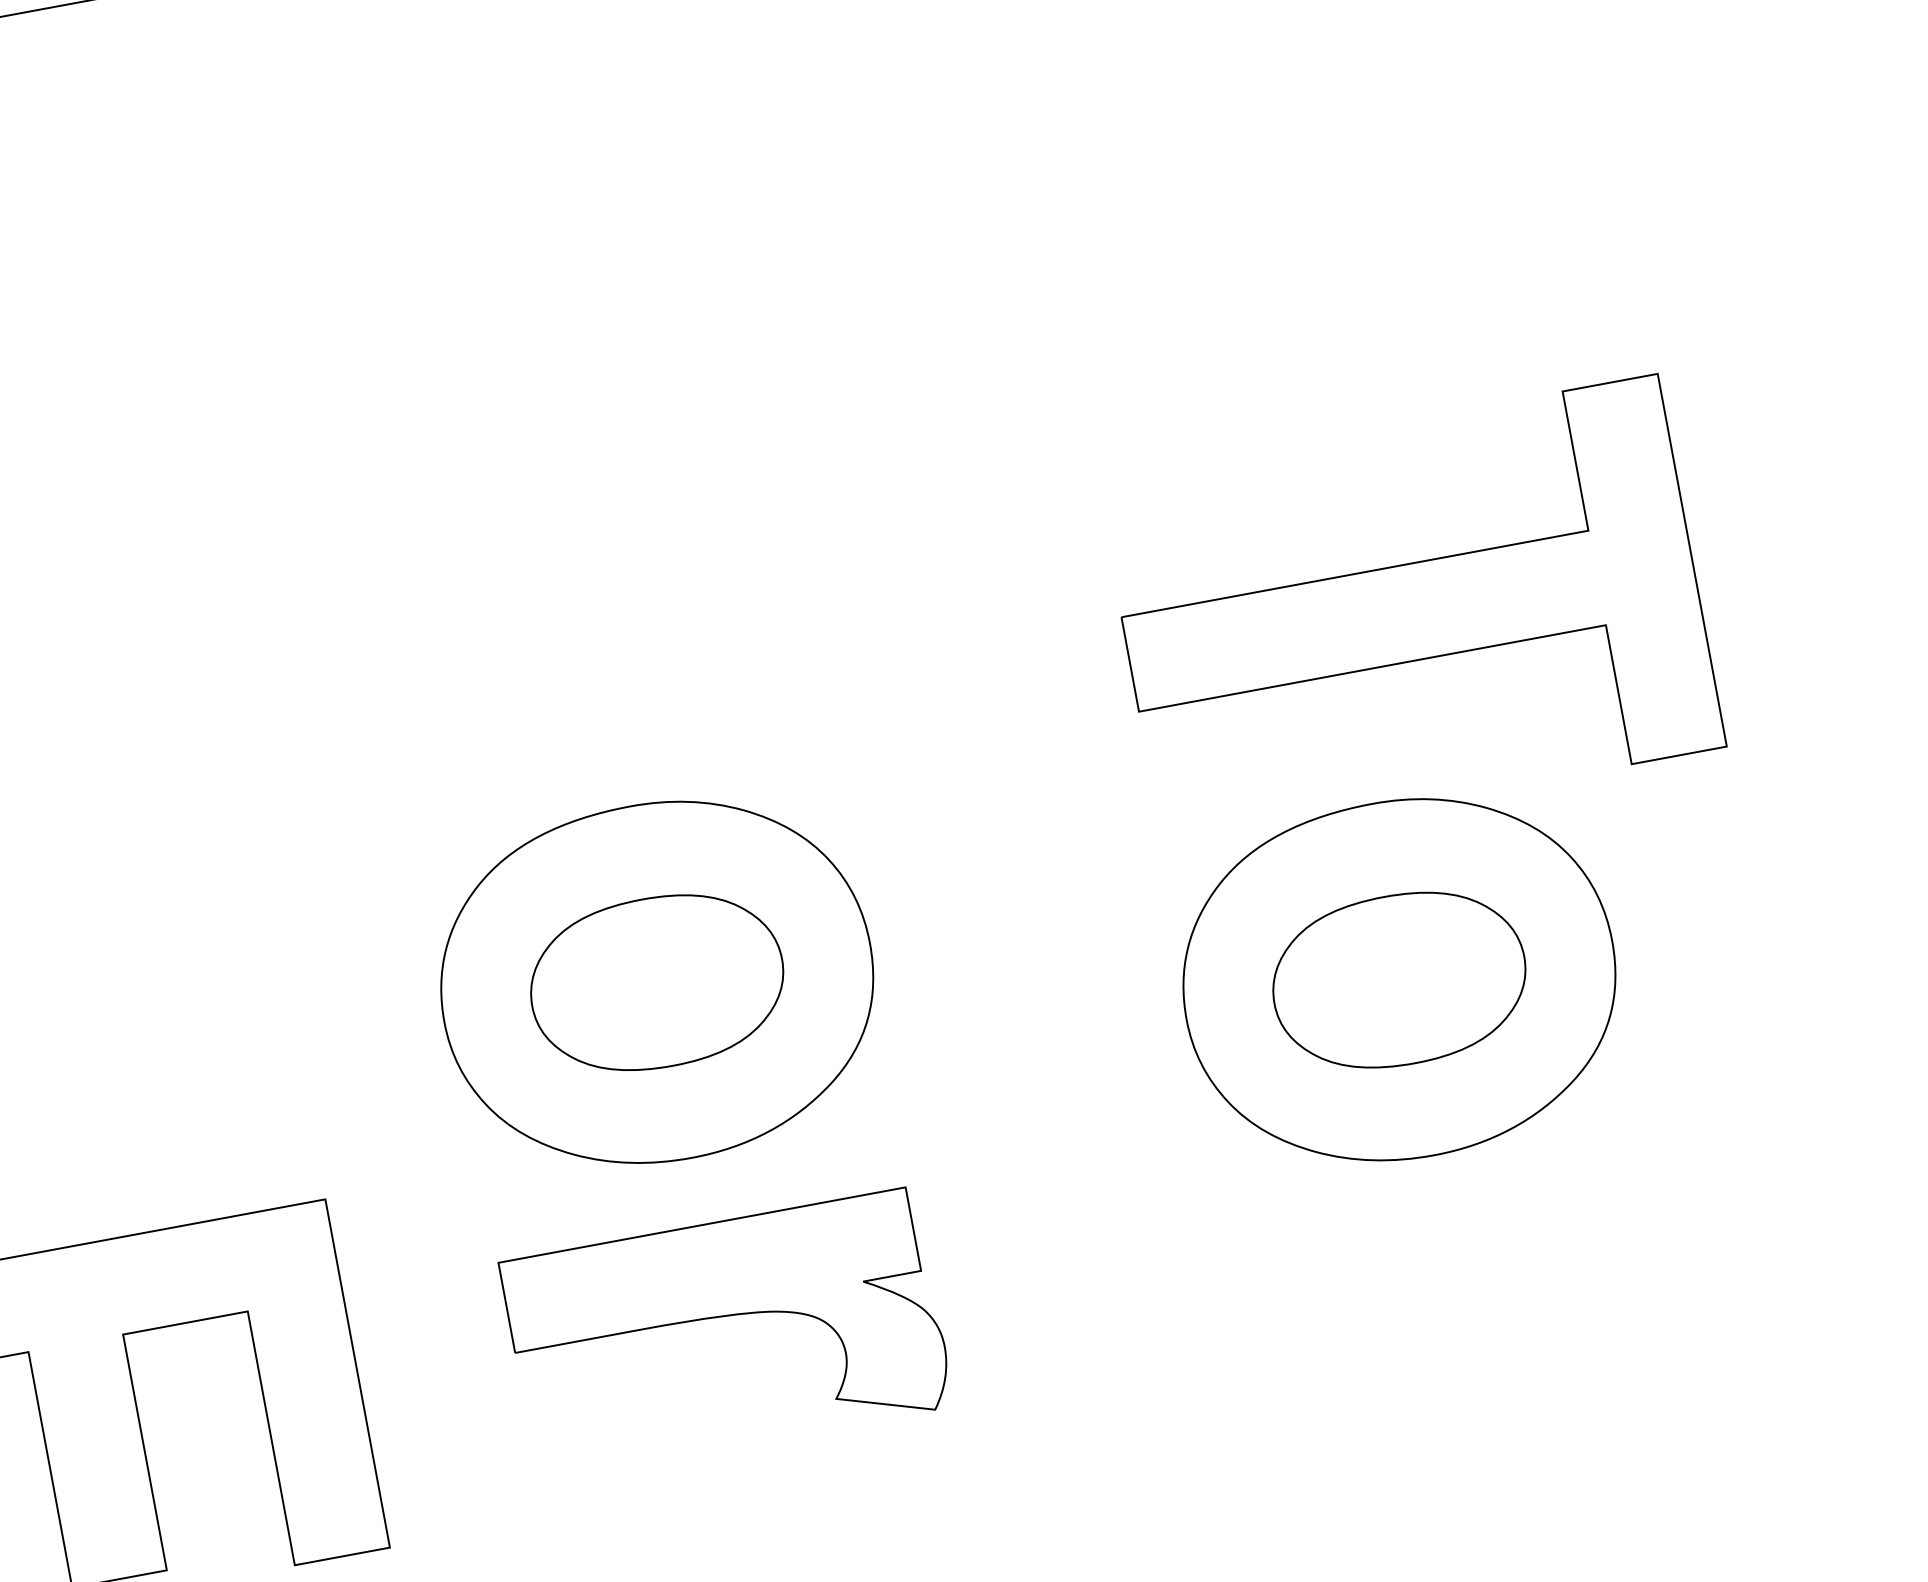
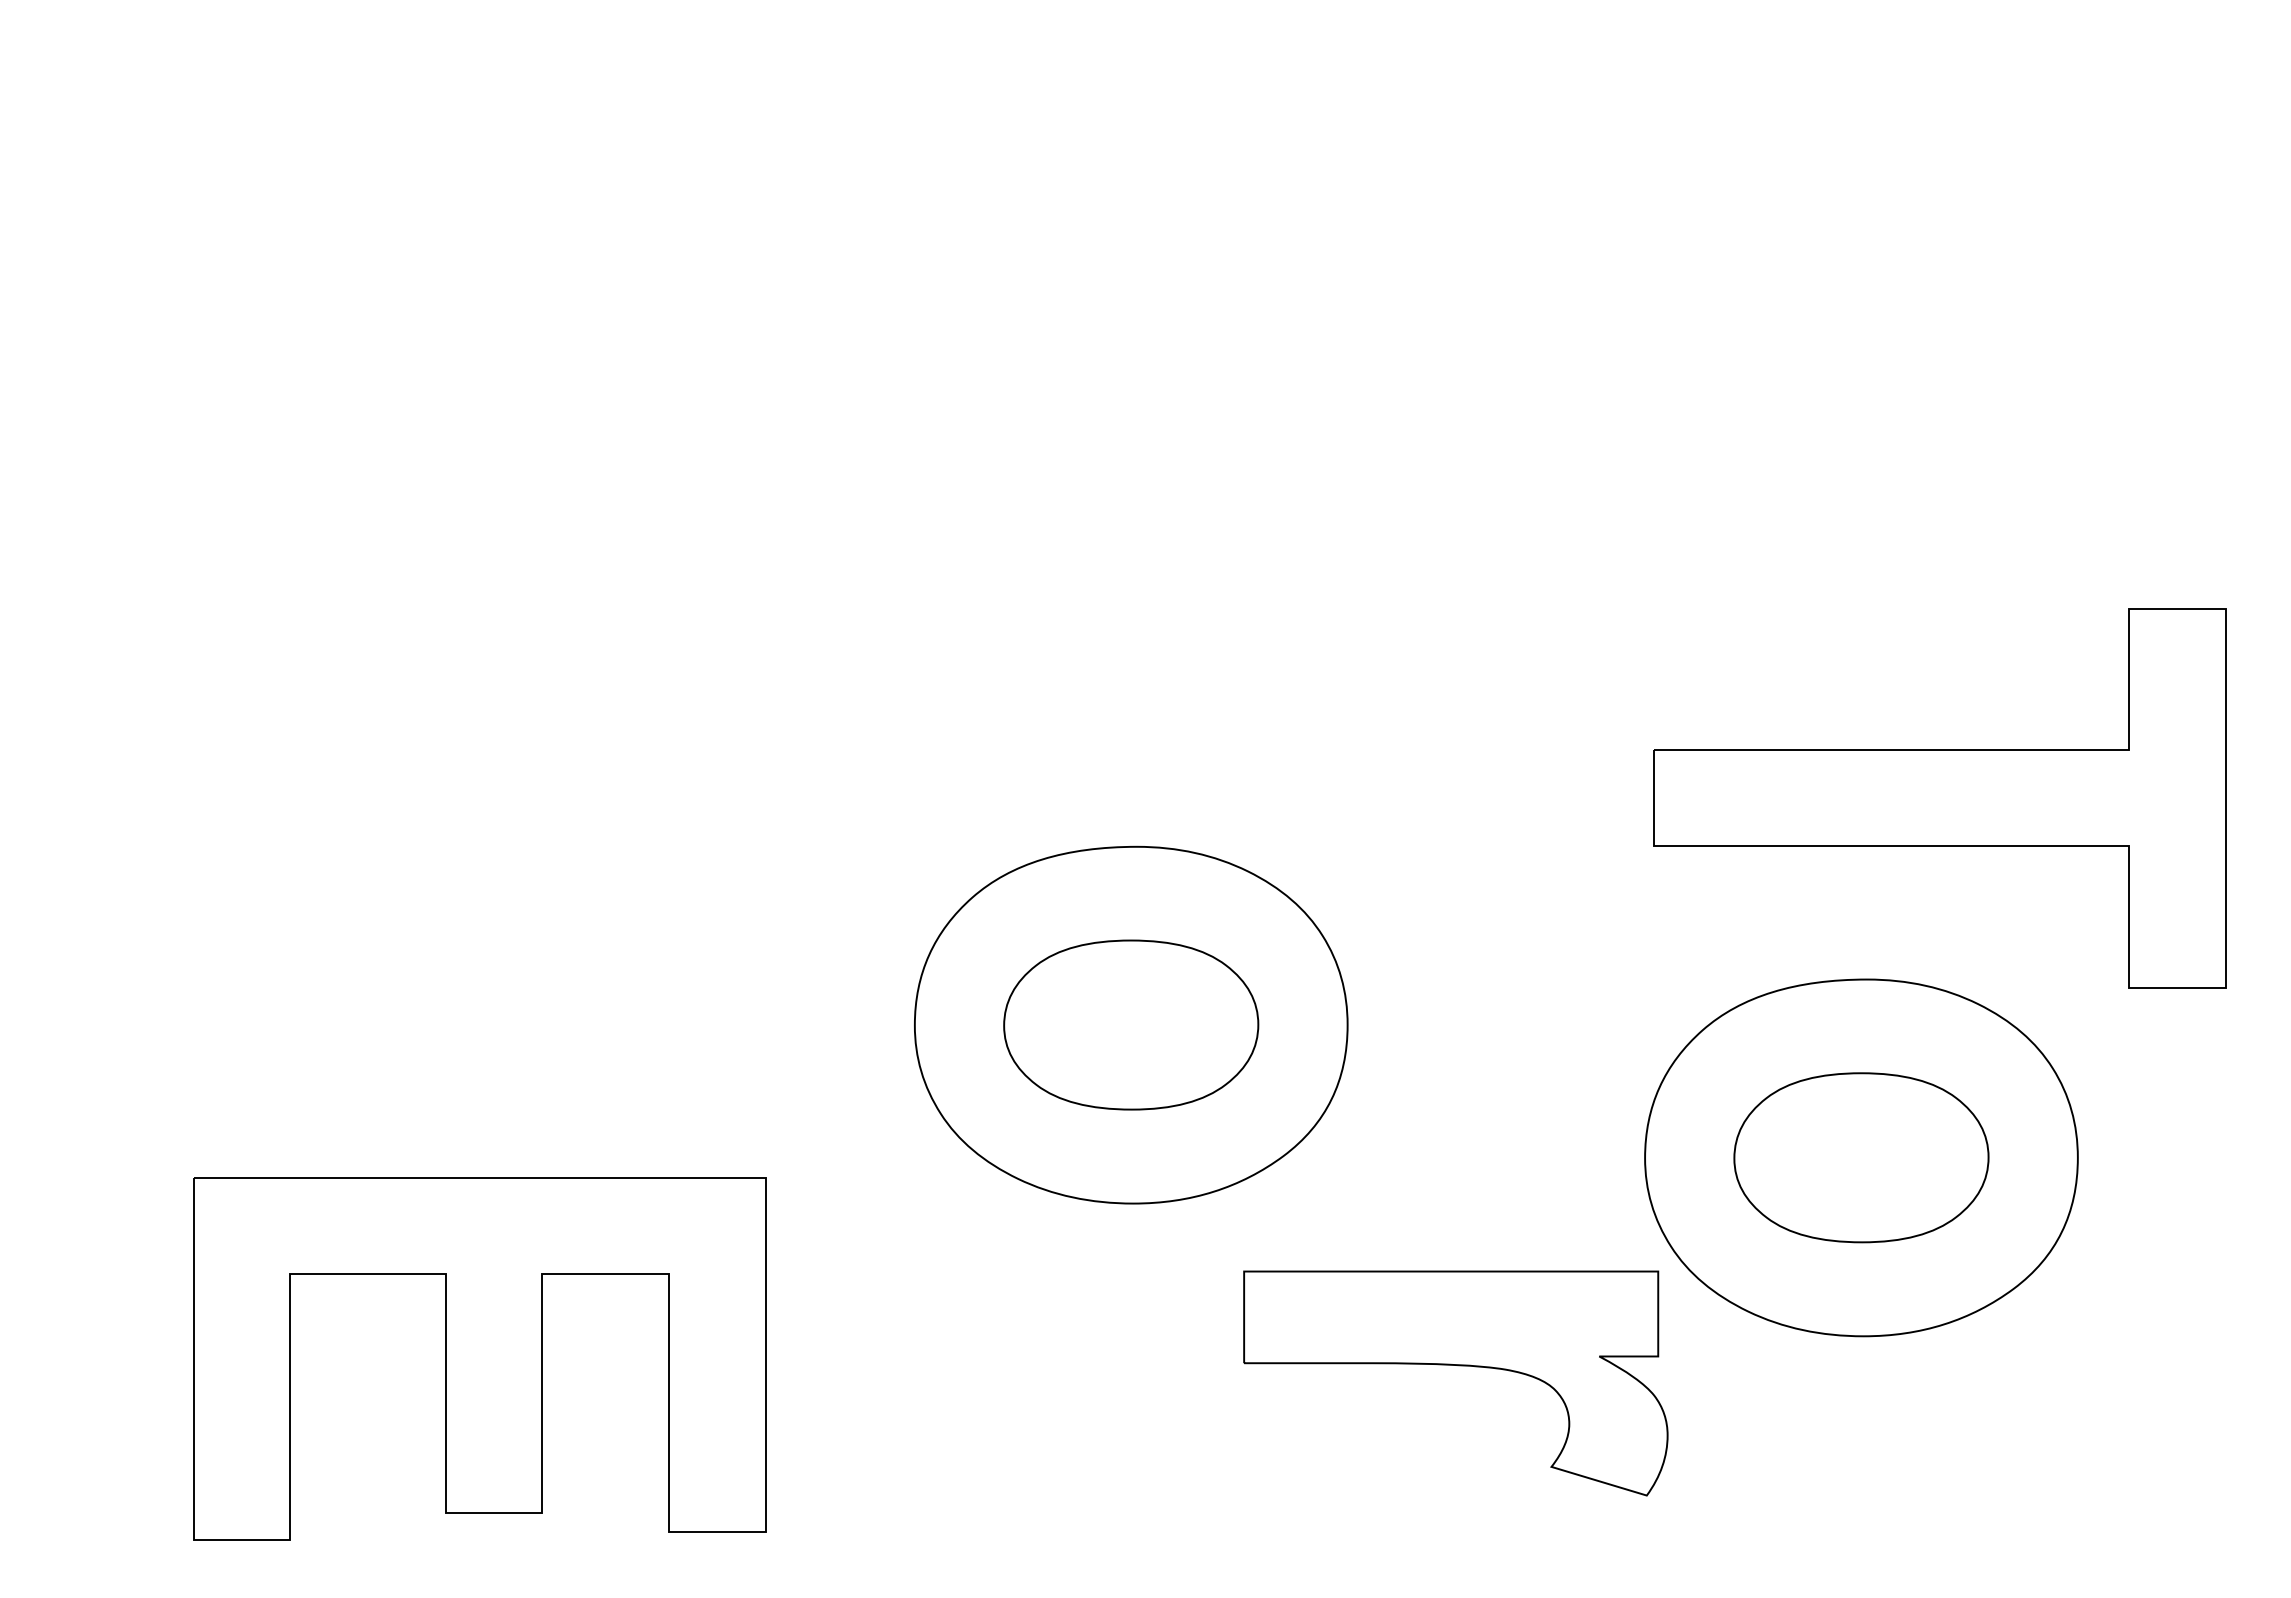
part: (726, 1317) -> (1458, 1366), moved

